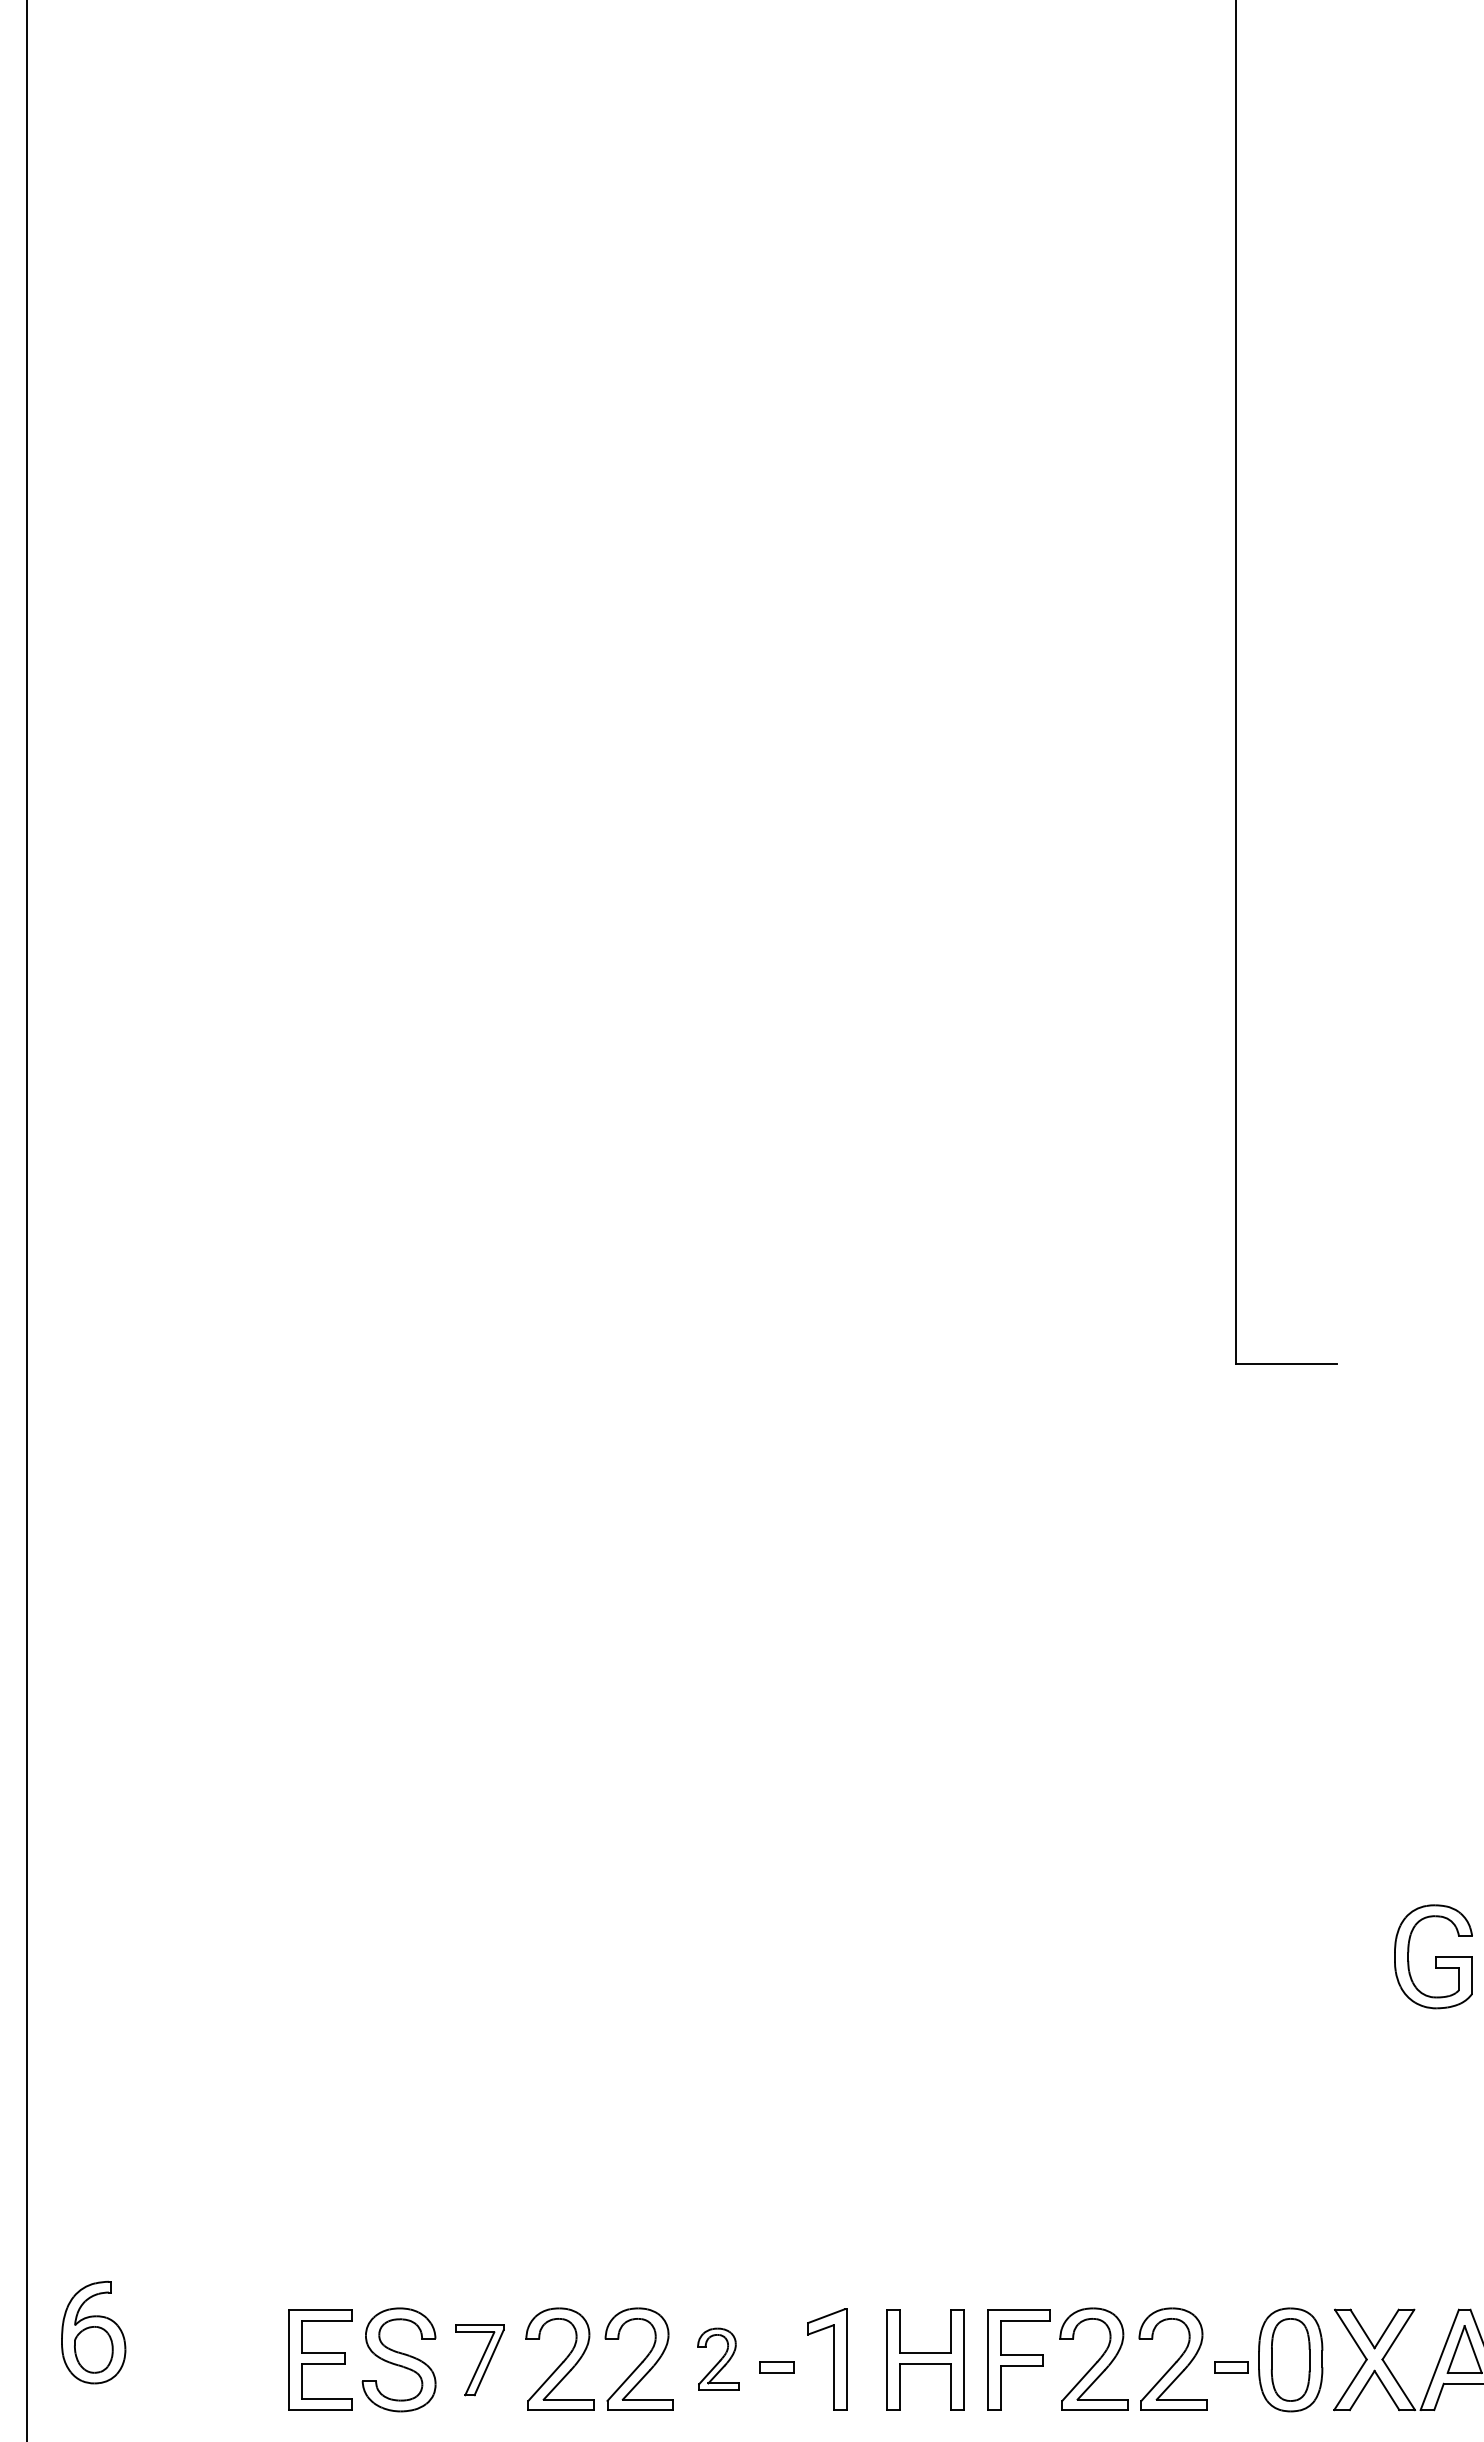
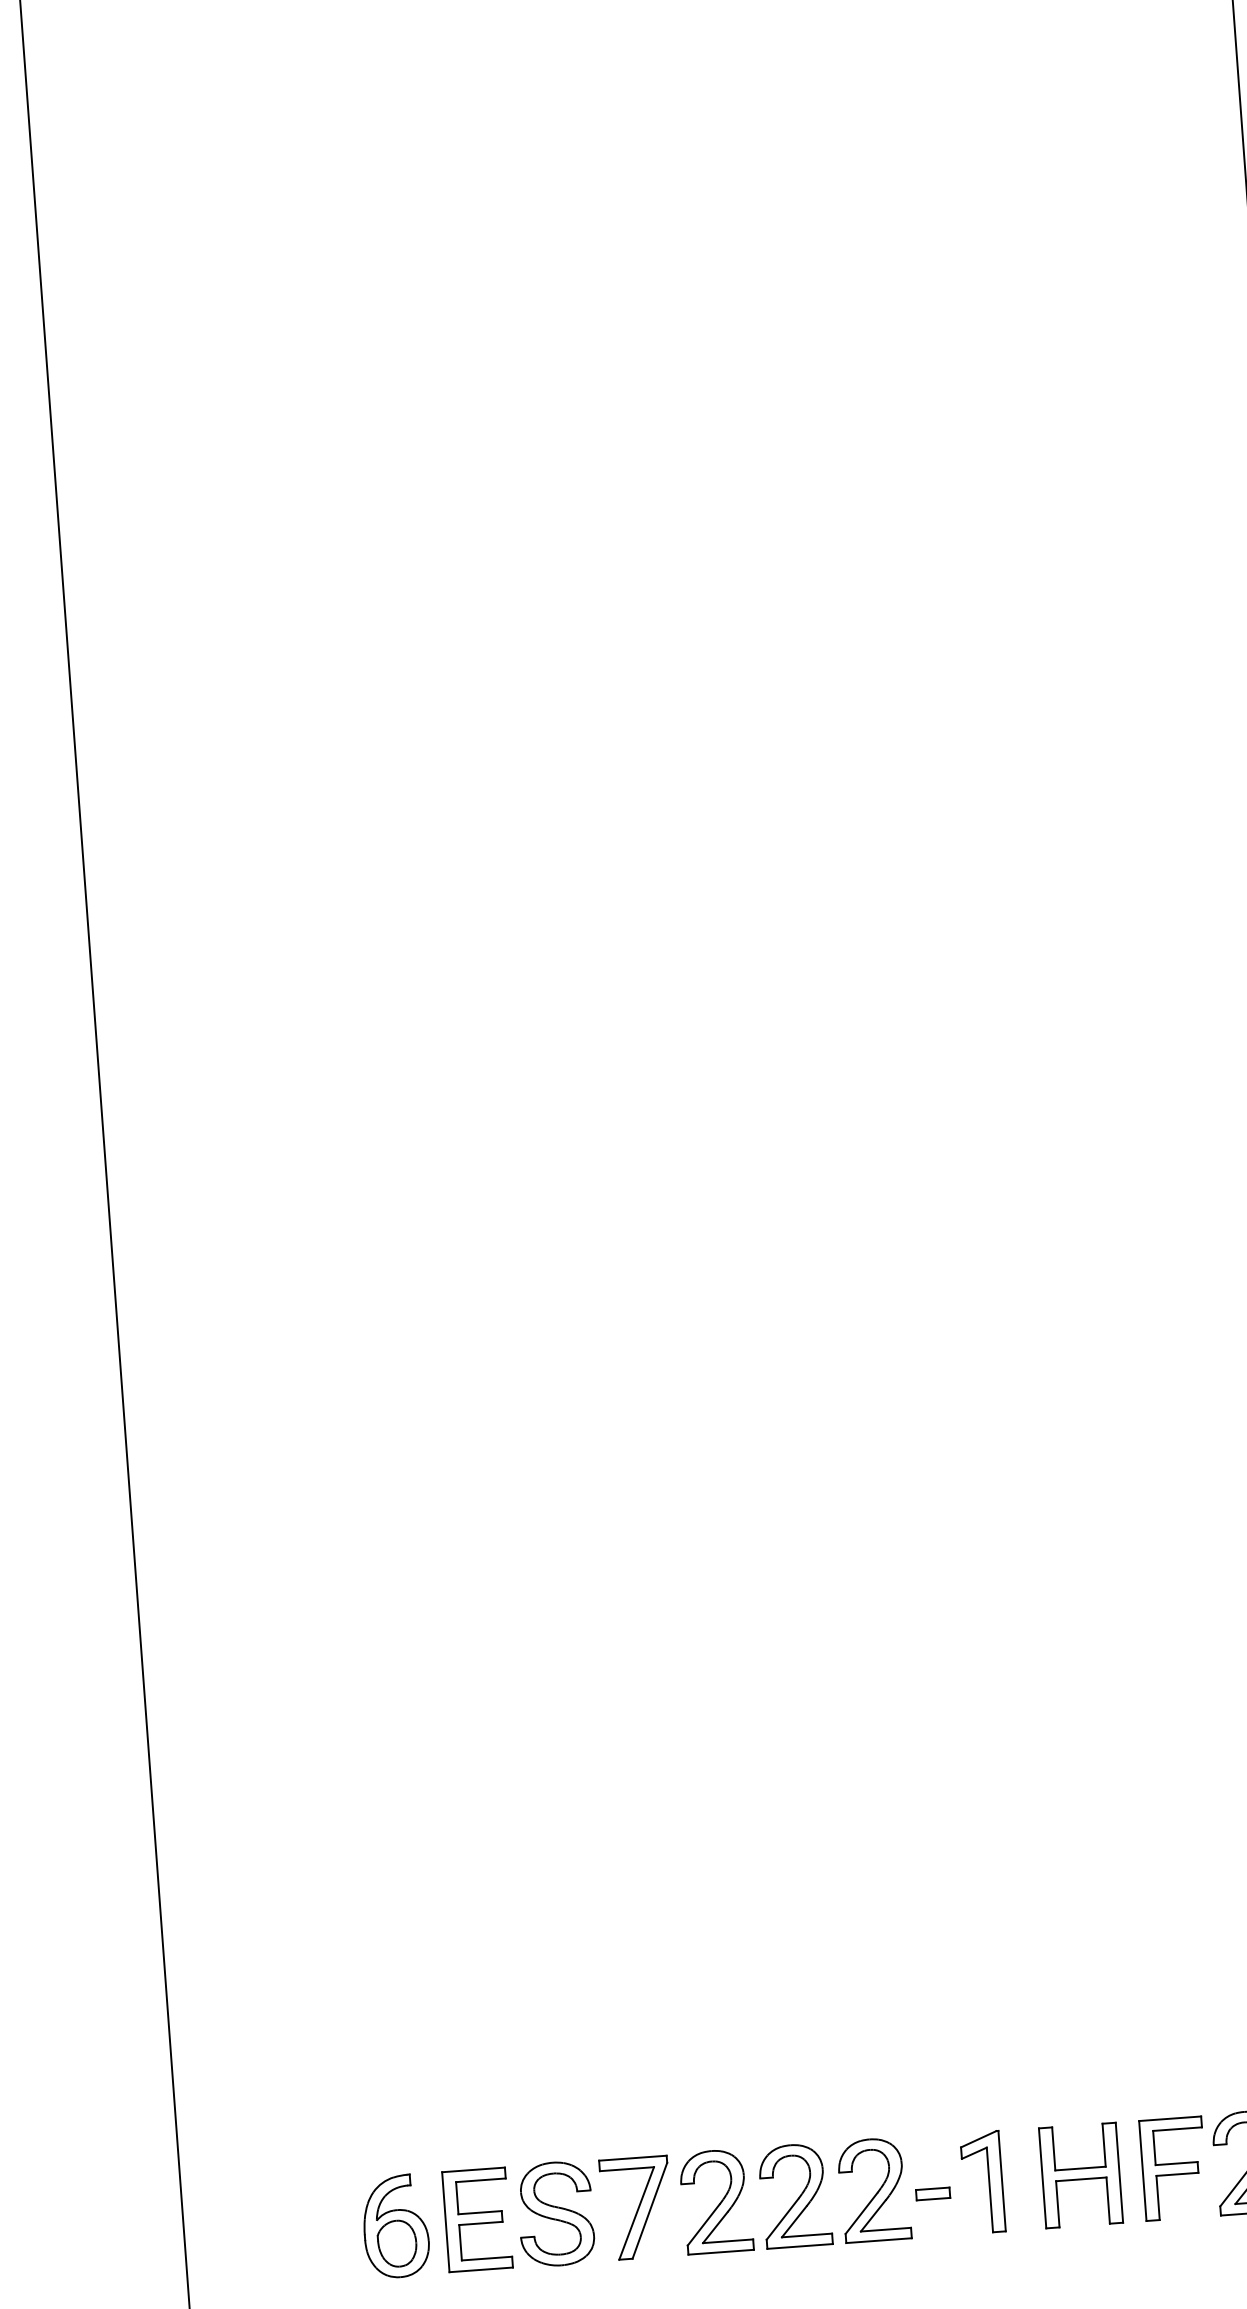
part: (93, 2332) -> (395, 2226), moved
part: (717, 2358) -> (873, 2189), size x1.67
part: (479, 2360) -> (636, 2208), size x1.43

